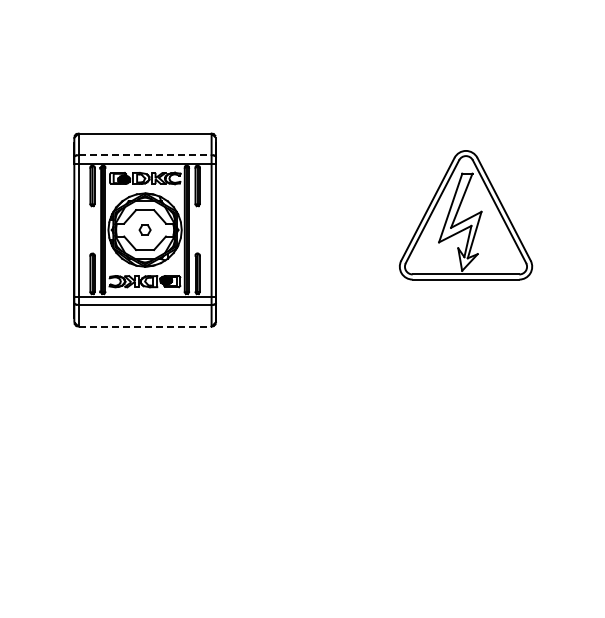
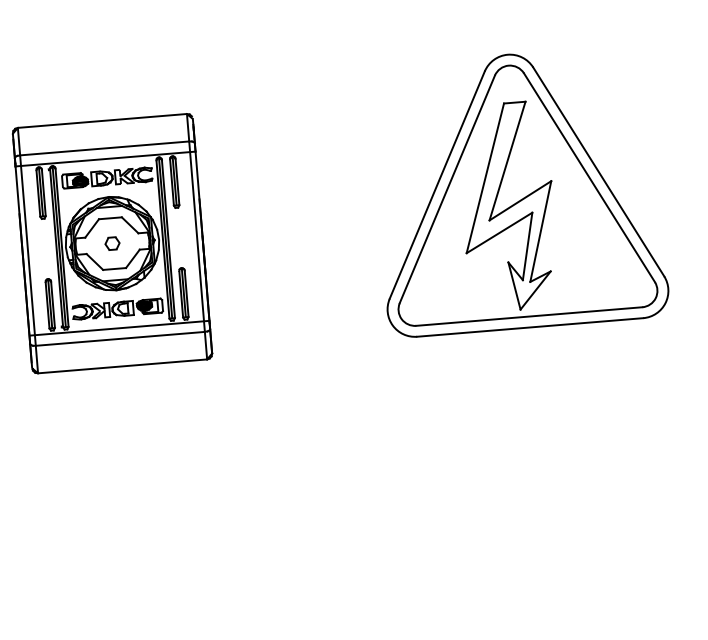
line: (145, 155) -> (105, 148), dashed -> solid
part: (465, 215) -> (518, 191), size x1.67
line: (145, 326) -> (123, 366), dashed -> solid

